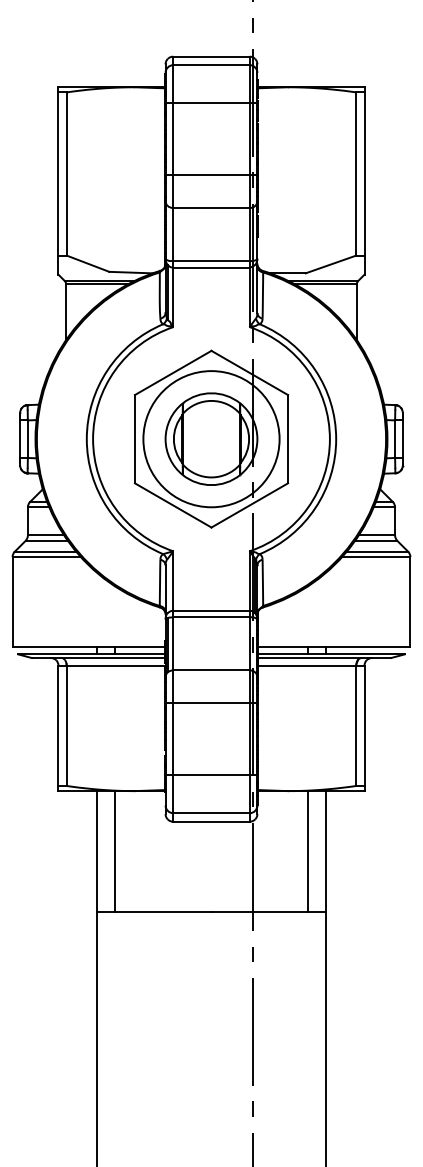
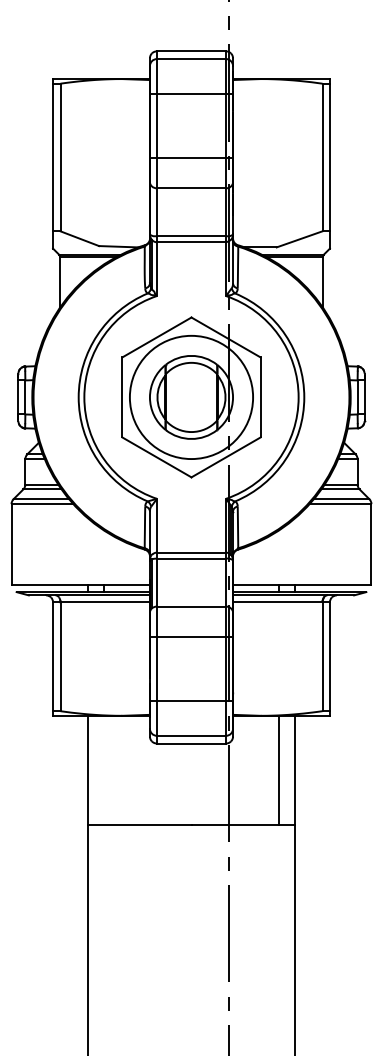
line: (114, 851) -> (103, 770), removed

